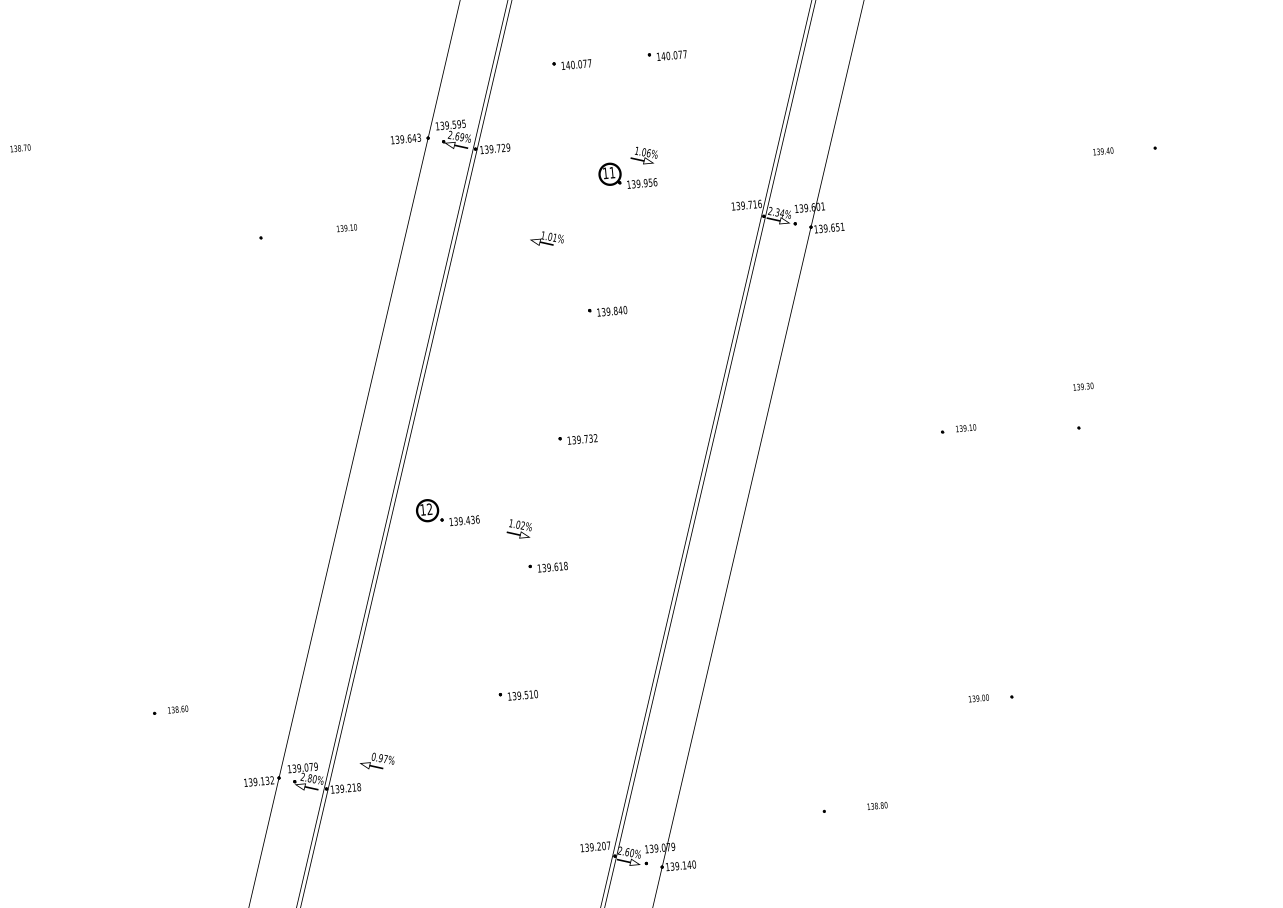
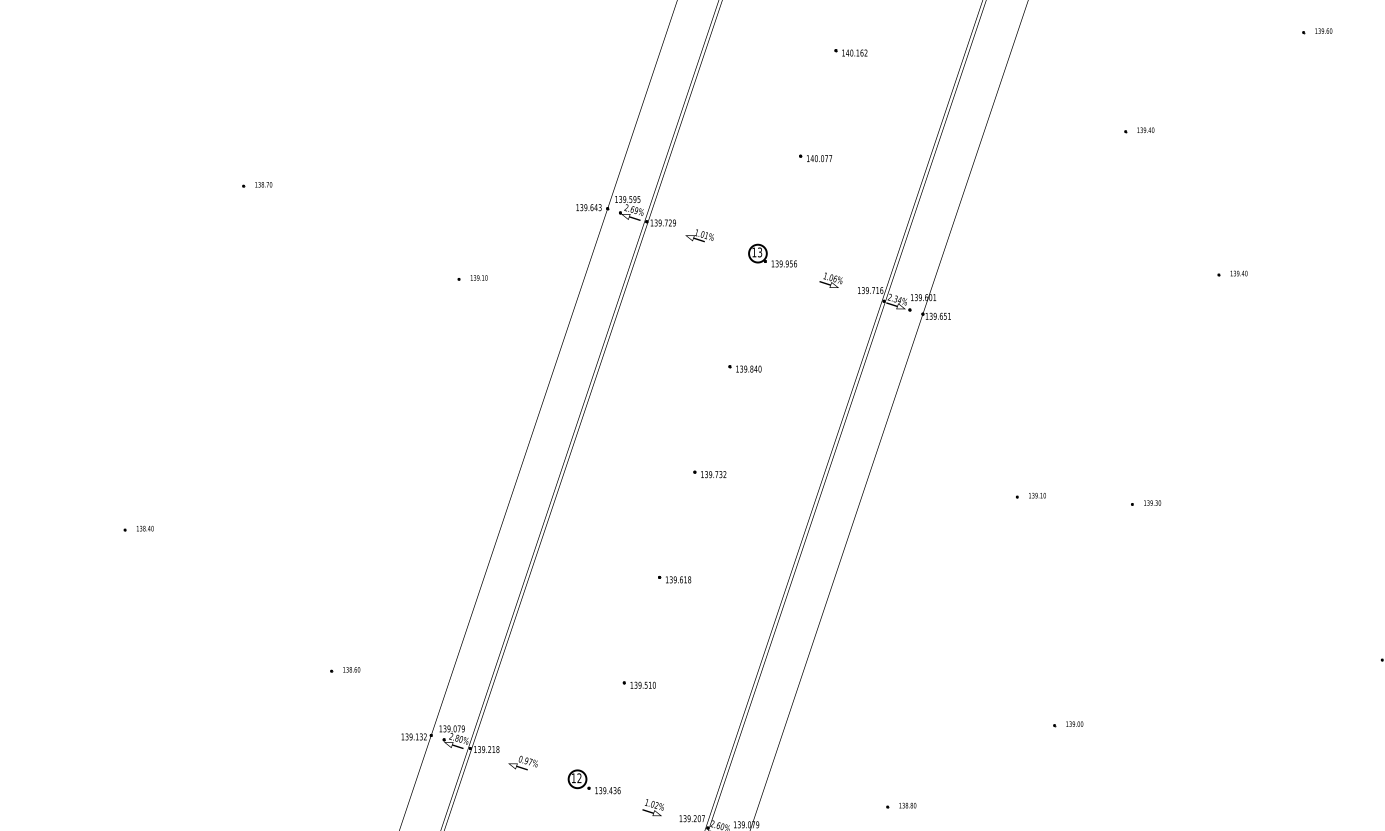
part: (571, 64) -> (734, 158), removed
text: (1102, 151) -> (1238, 273), moved
text: (643, 154) -> (830, 279), moved
text: (612, 172) -> (760, 252), 11 -> 13
text: (346, 227) -> (478, 277), moved
text: (546, 238) -> (699, 235), moved
text: (1083, 385) -> (1152, 502), moved
part: (446, 511) -> (593, 781), moved
text: (518, 528) -> (652, 807), moved
text: (978, 697) -> (1074, 723), moved
text: (376, 760) -> (522, 762), moved
text: (877, 805) -> (907, 805), moved

